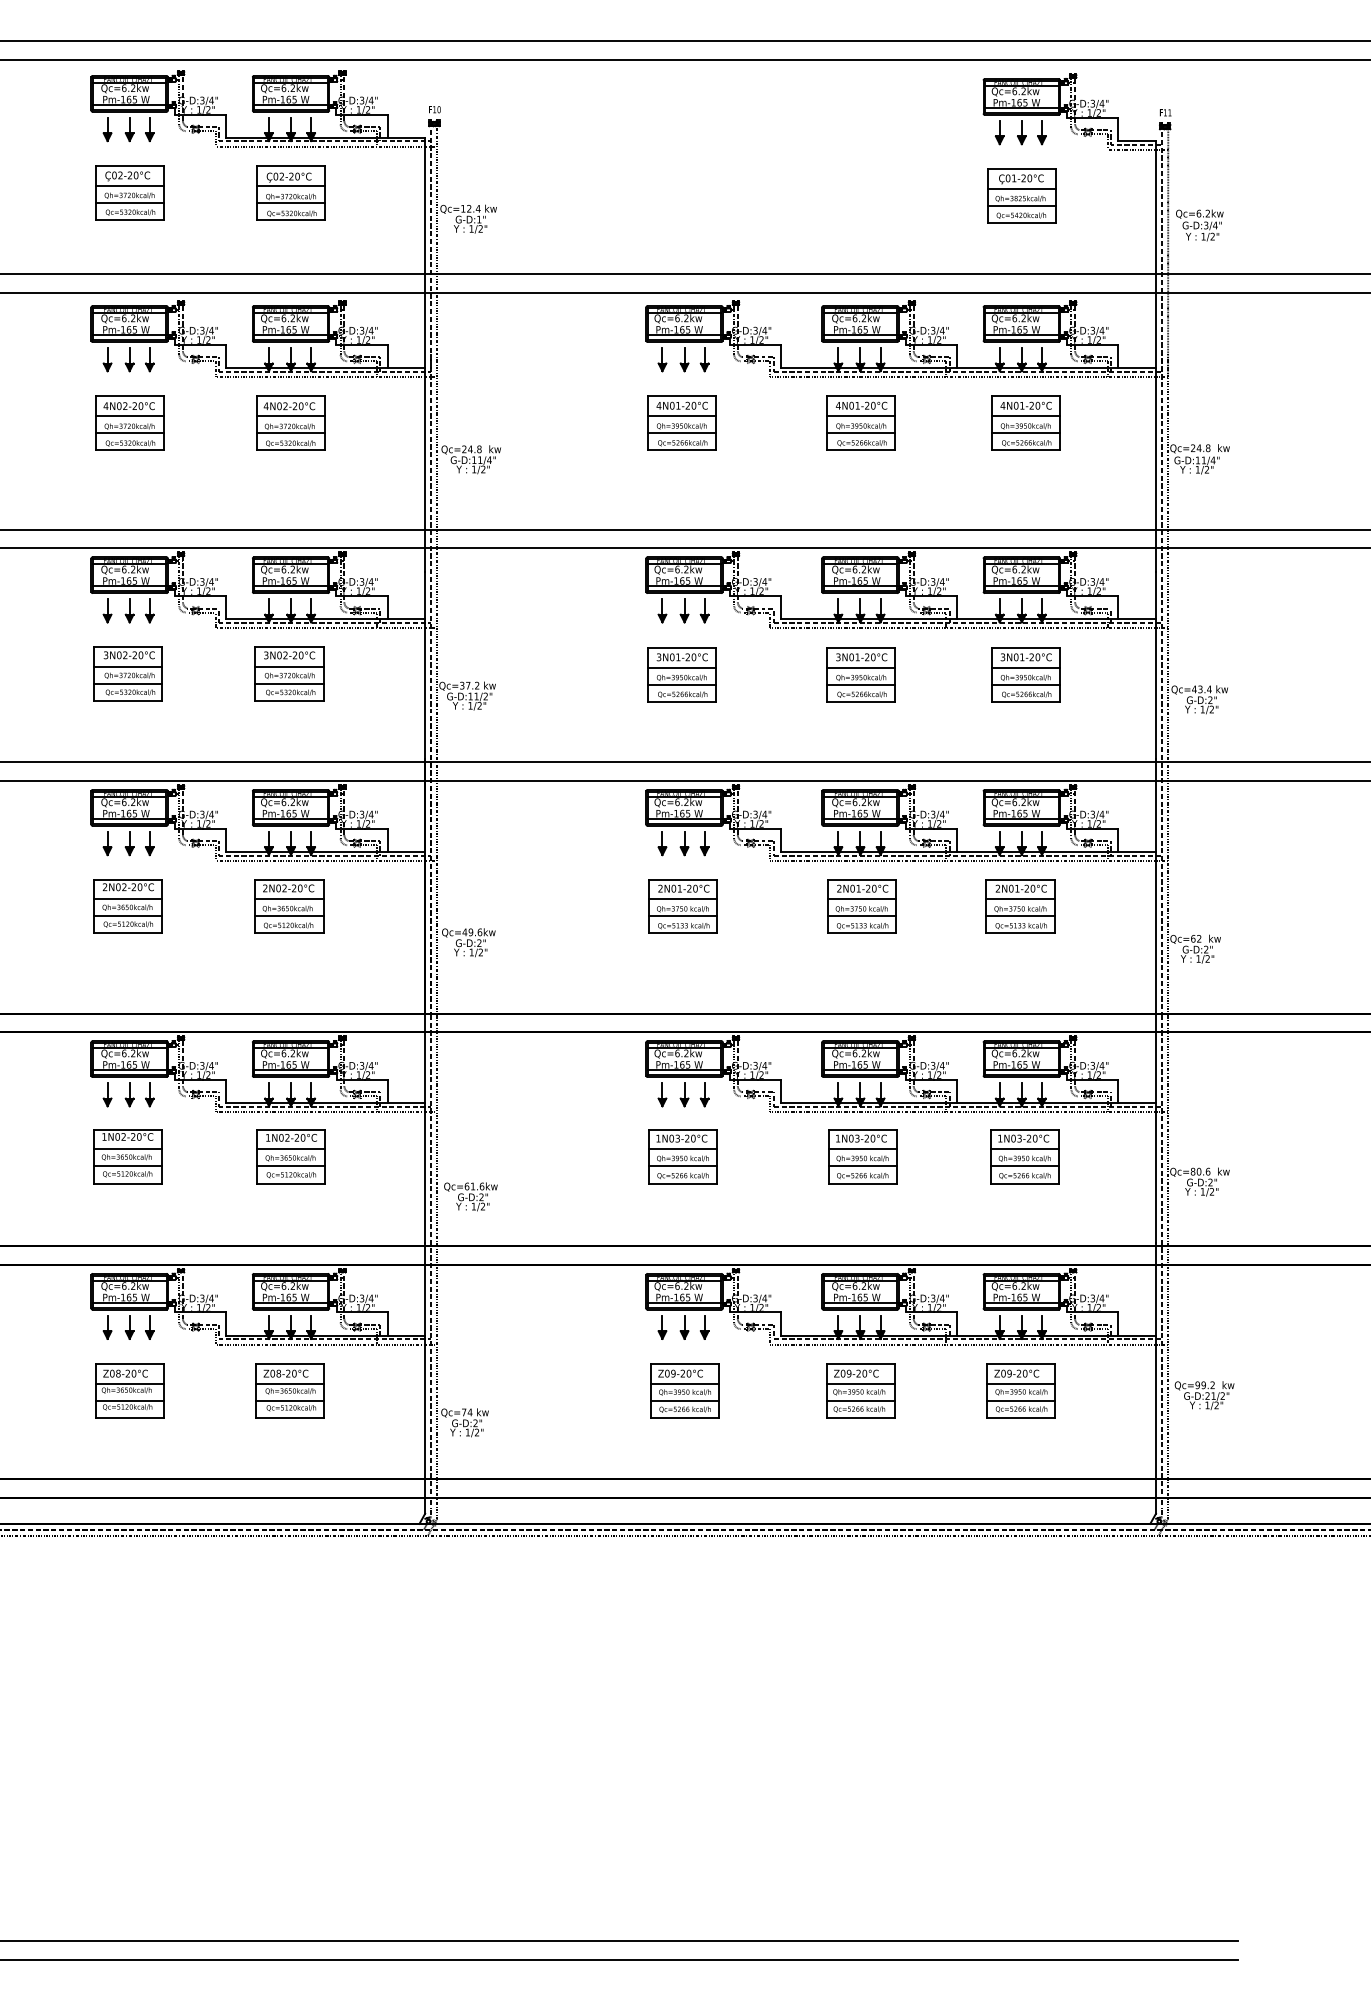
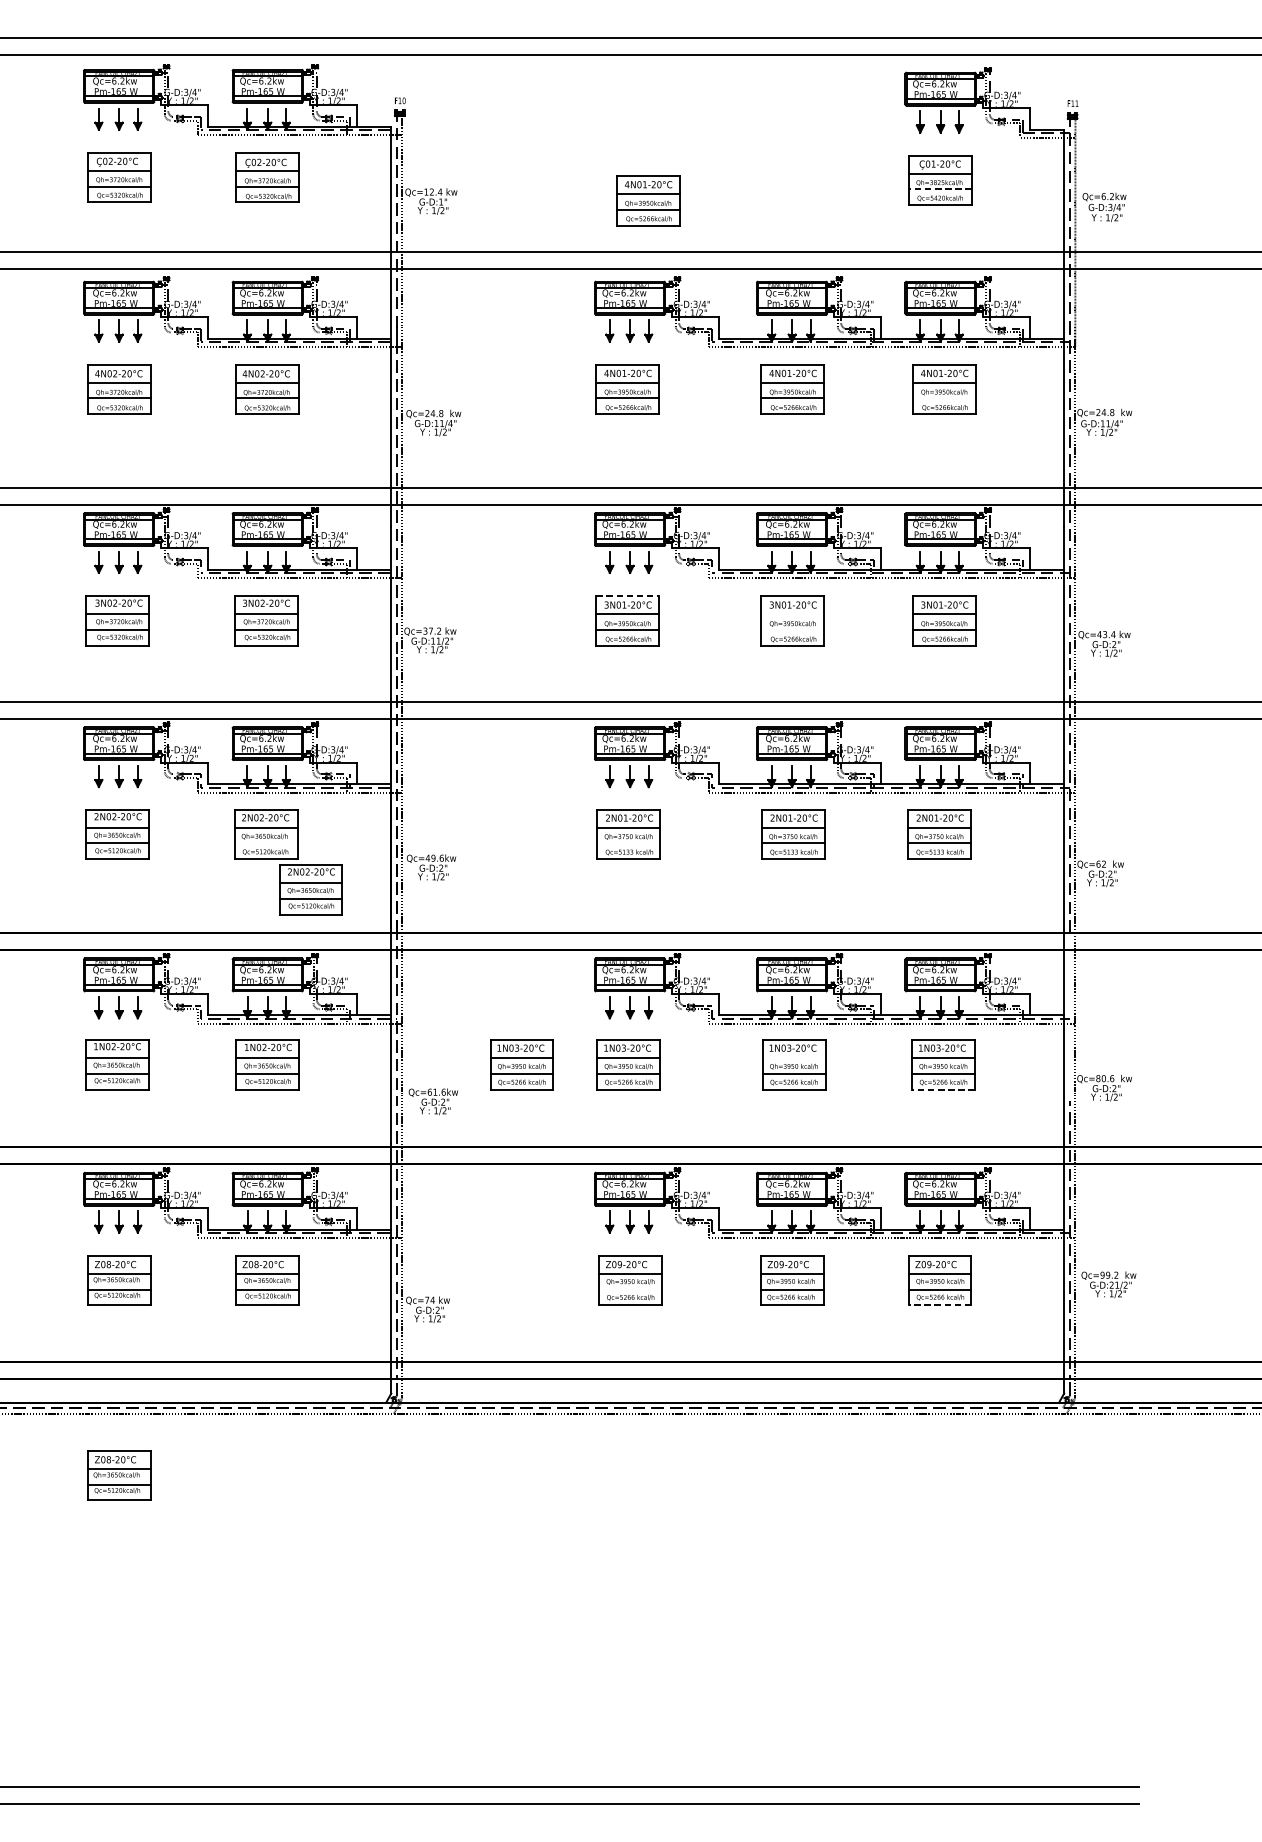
line: (1021, 205) -> (940, 189), solid -> dashed
part: (703, 217) -> (647, 200), added
line: (1025, 433) -> (944, 398), removed
line: (682, 647) -> (628, 595), solid -> dashed
line: (861, 667) -> (793, 614), removed
line: (861, 684) -> (793, 630), removed
line: (289, 916) -> (266, 843), removed
line: (682, 916) -> (628, 843), removed
part: (337, 966) -> (310, 889), added
line: (1162, 1104) -> (1070, 1016), removed
line: (862, 1149) -> (793, 1058), removed
part: (566, 1156) -> (521, 1064), added
line: (1024, 1183) -> (943, 1089), solid -> dashed
line: (684, 1400) -> (630, 1289), removed
line: (1020, 1417) -> (939, 1304), solid -> dashed
part: (129, 1602) -> (119, 1475), added

